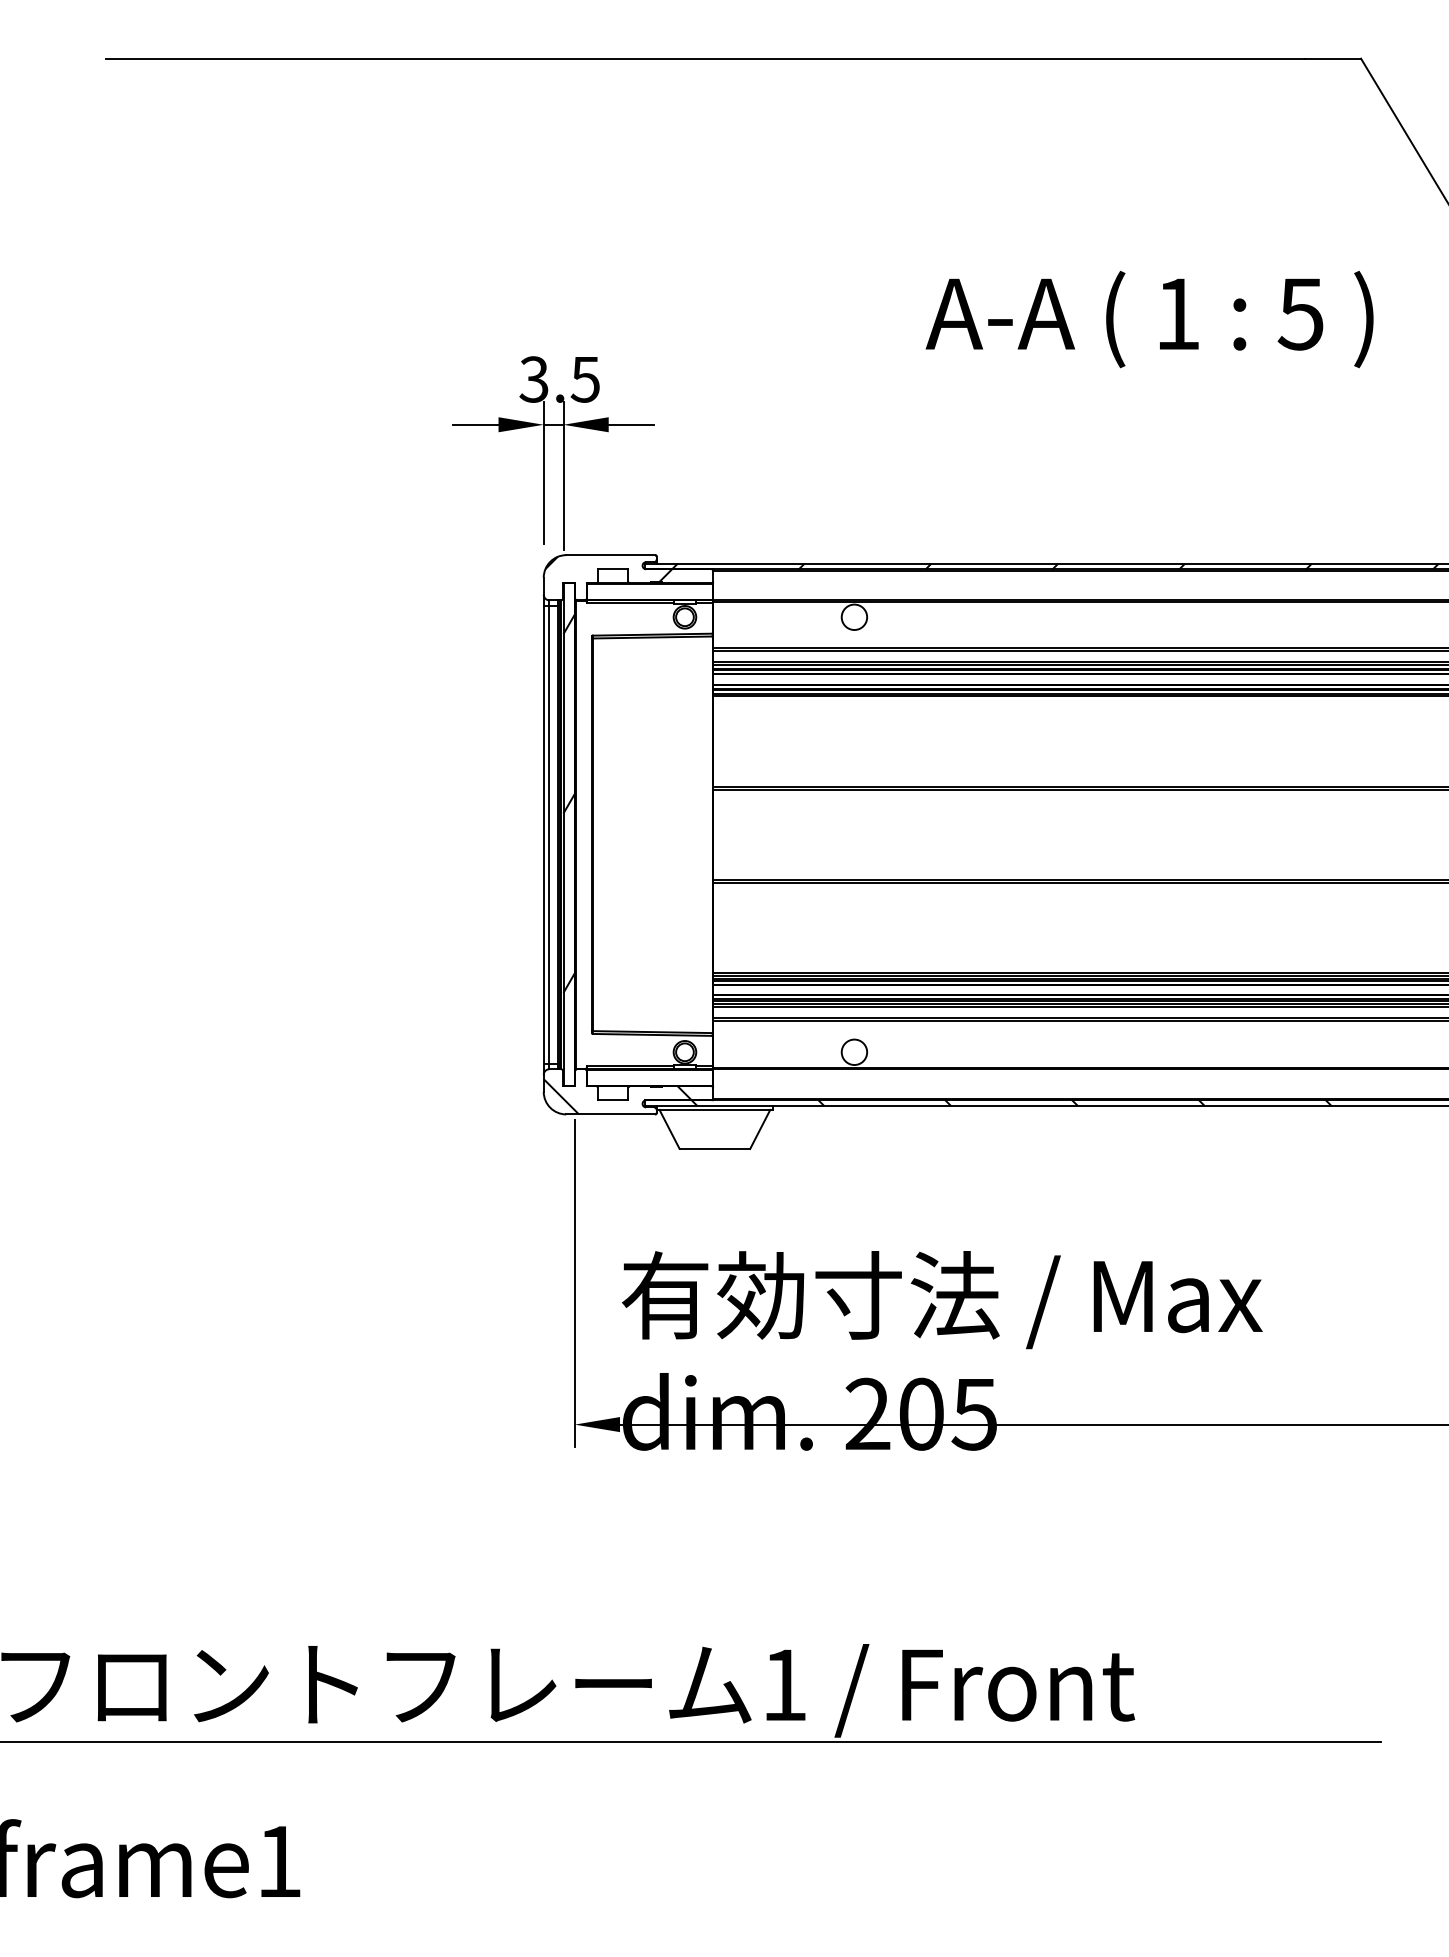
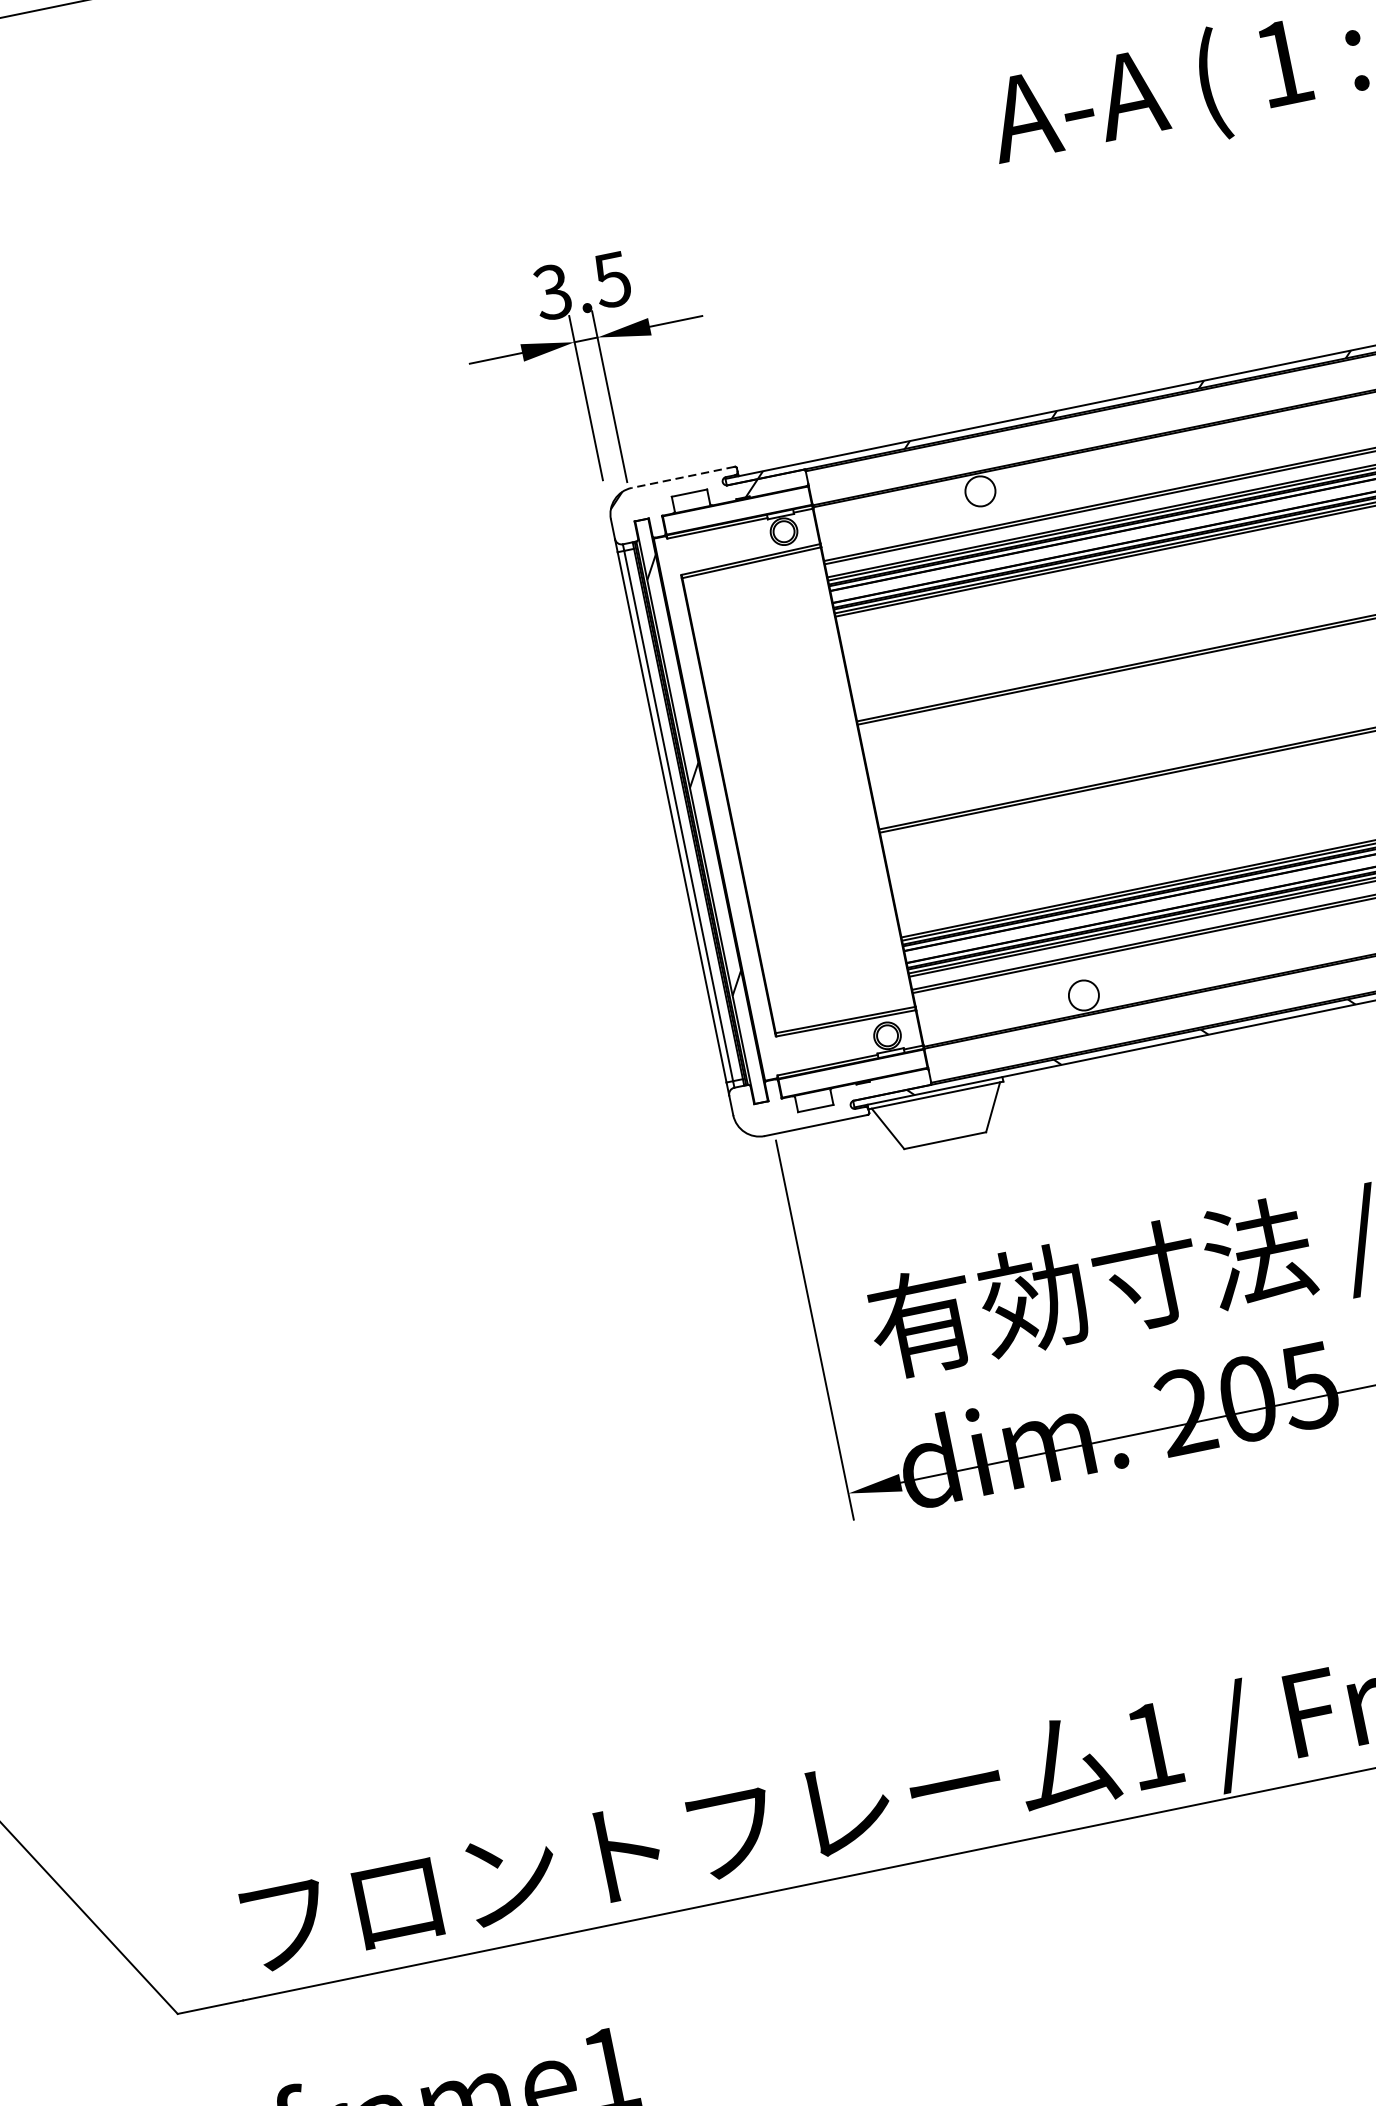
line: (610, 555) -> (683, 477), solid -> dashed
hatch: (617, 1096) -> (819, 1103), removed

